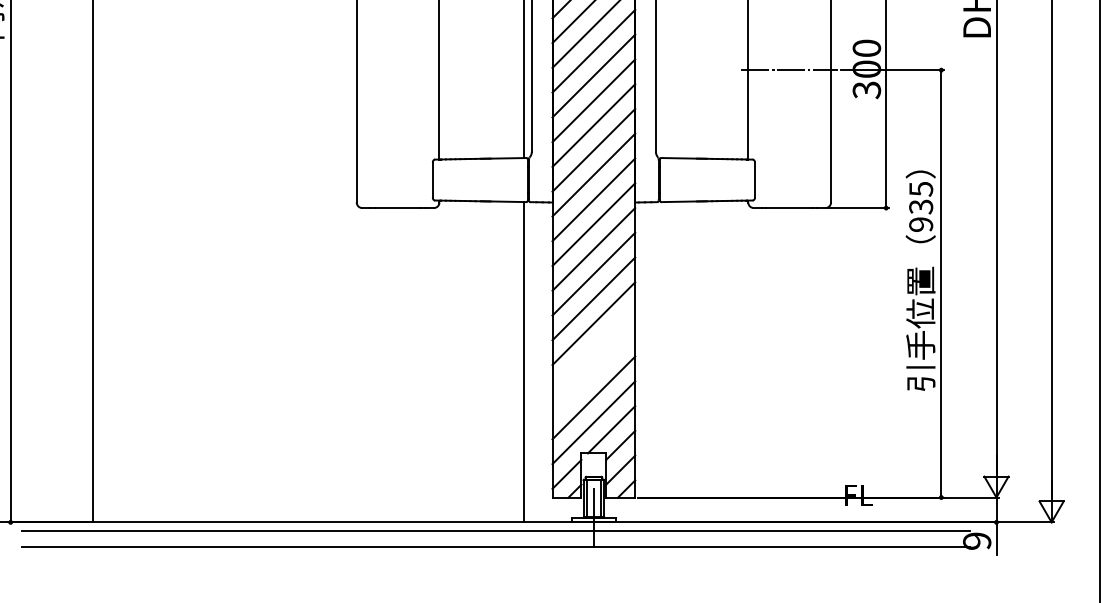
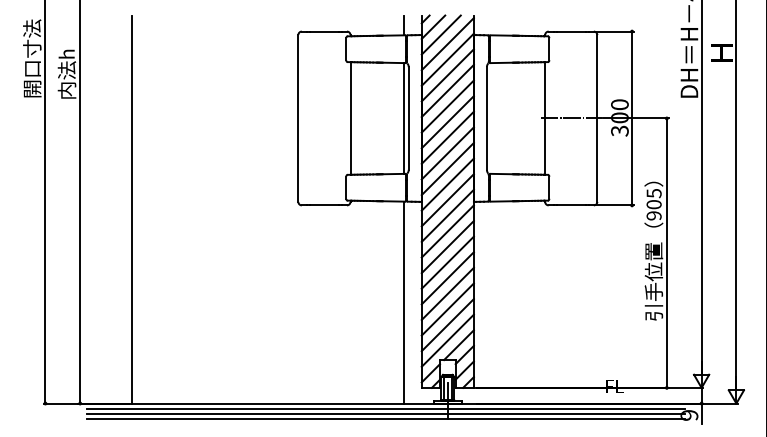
text: (920, 206) -> (653, 204), 935 -> 905
line: (593, 347) -> (447, 293), added
line: (593, 373) -> (447, 309), added
line: (494, 538) -> (385, 413), added

